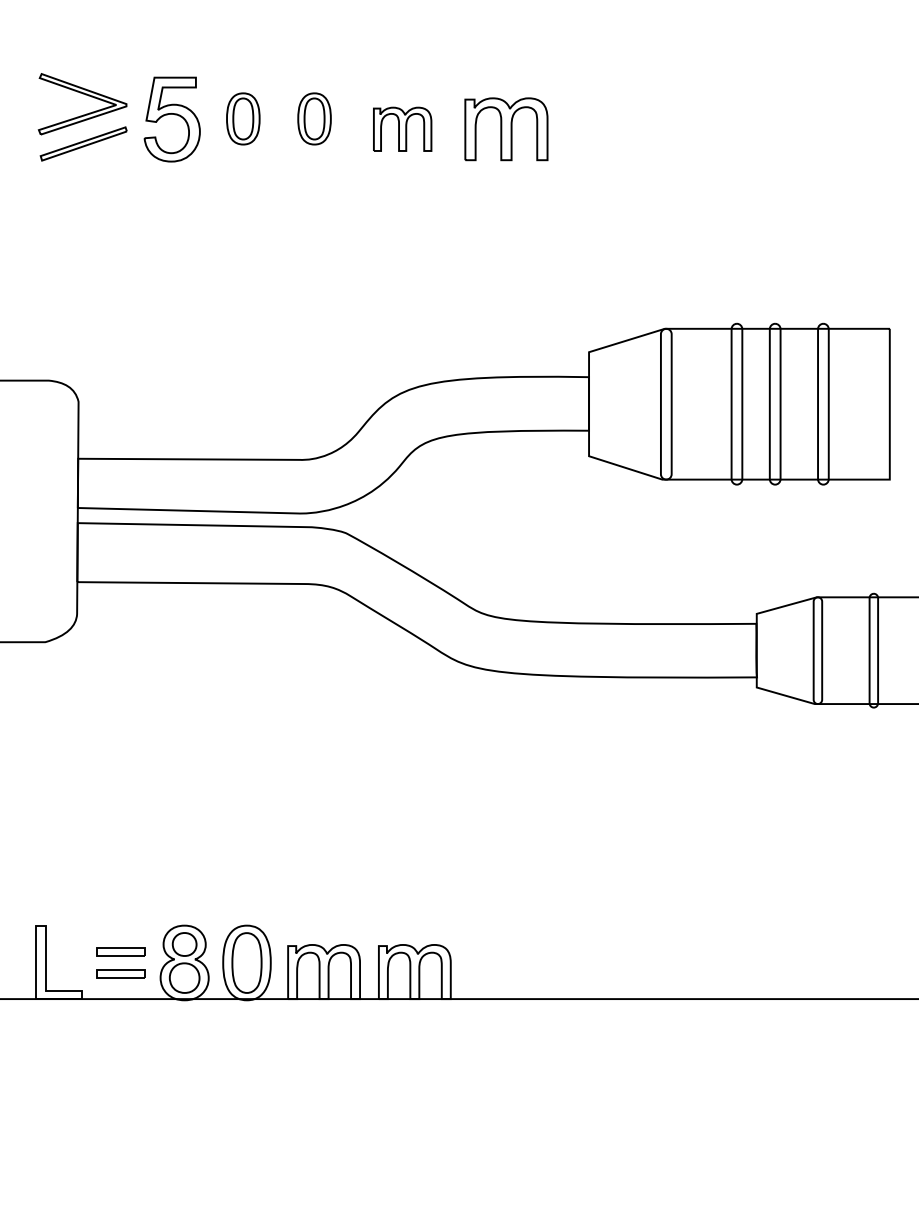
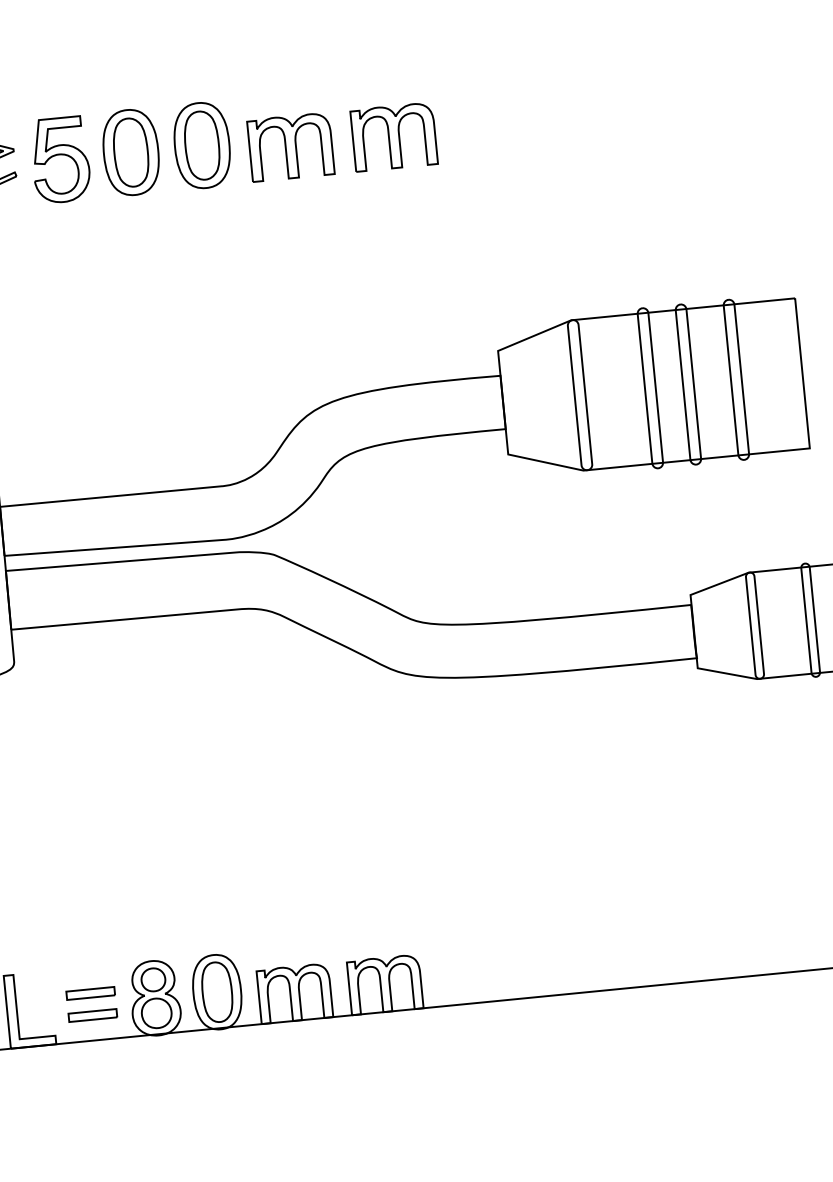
part: (243, 118) -> (131, 152), size x1.67
part: (314, 118) -> (202, 145), size x1.67
part: (402, 129) -> (290, 147), size x1.43

